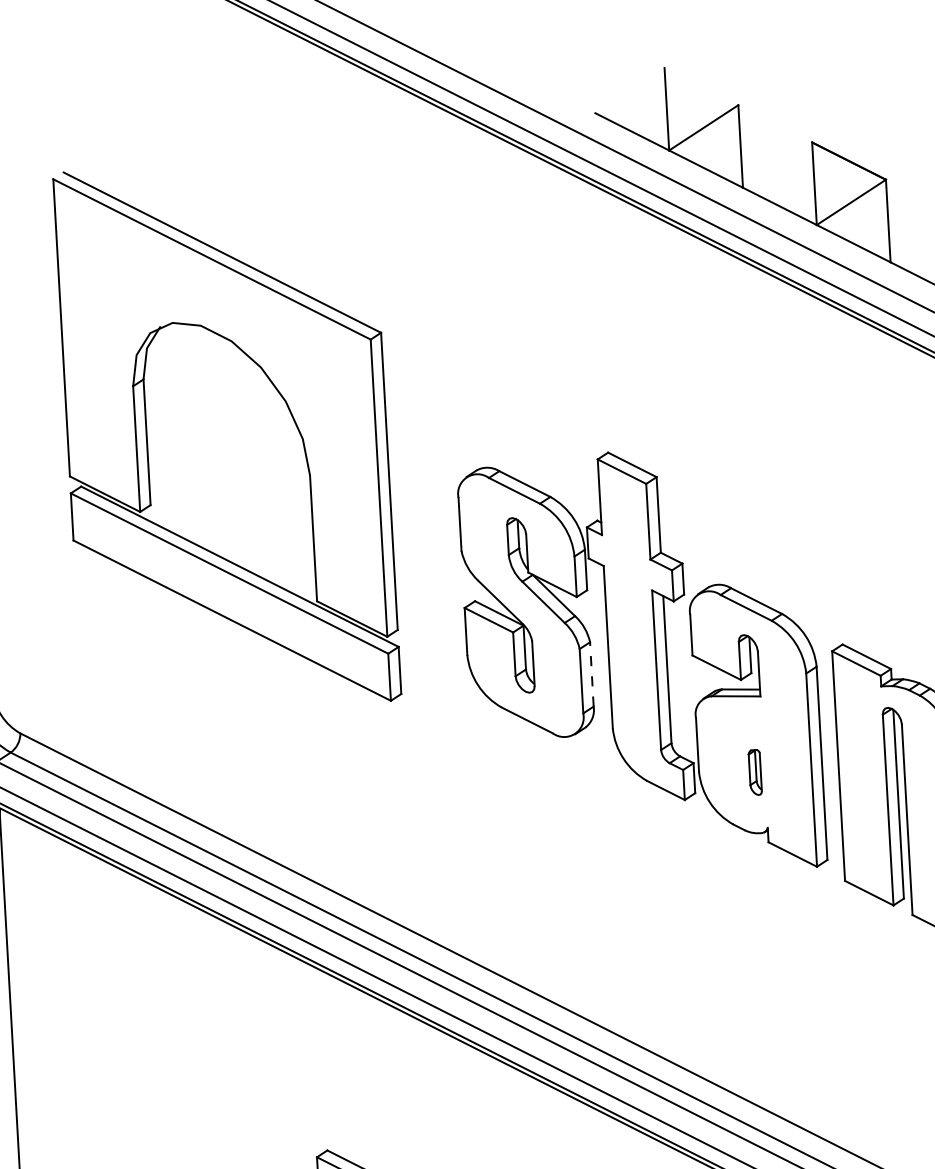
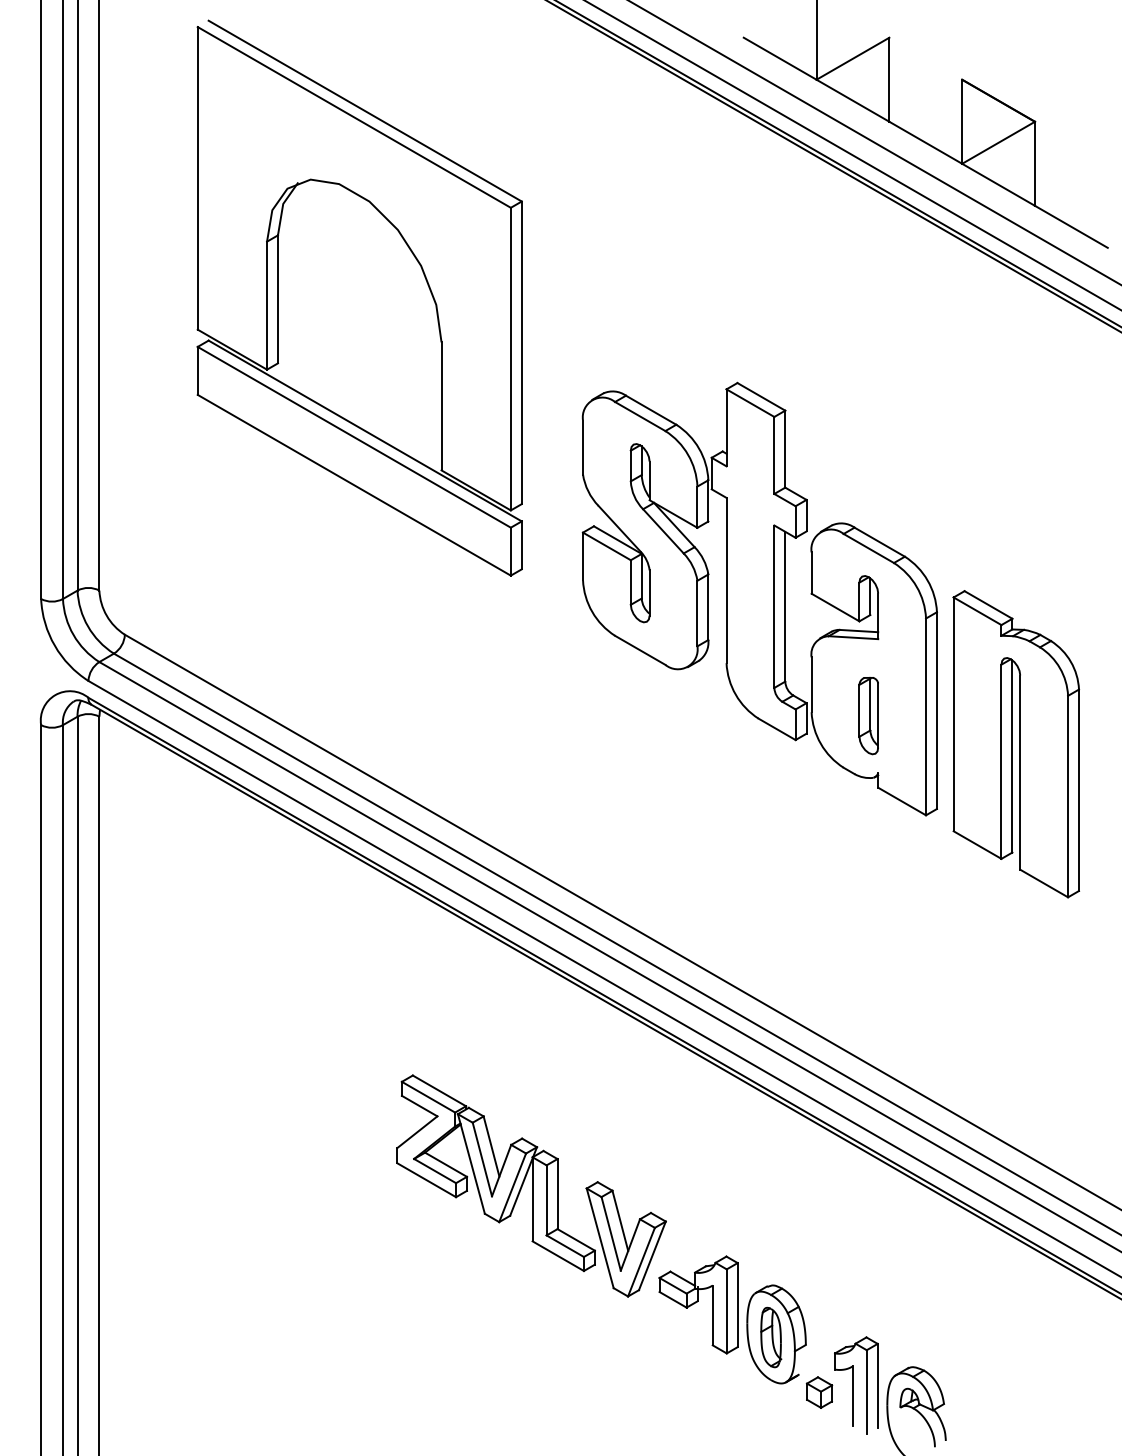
part: (279, 395) -> (415, 259), moved
line: (592, 674) -> (708, 607), dashed -> solid
part: (755, 772) -> (868, 716), size x1.67

